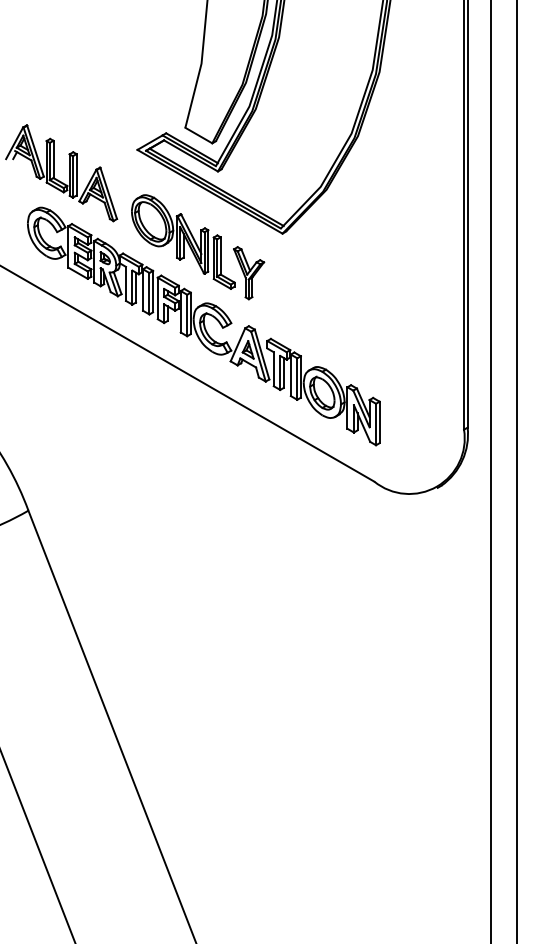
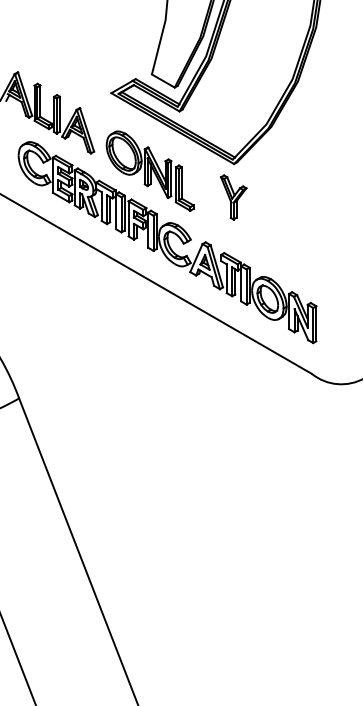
part: (249, 273) -> (234, 197), moved

